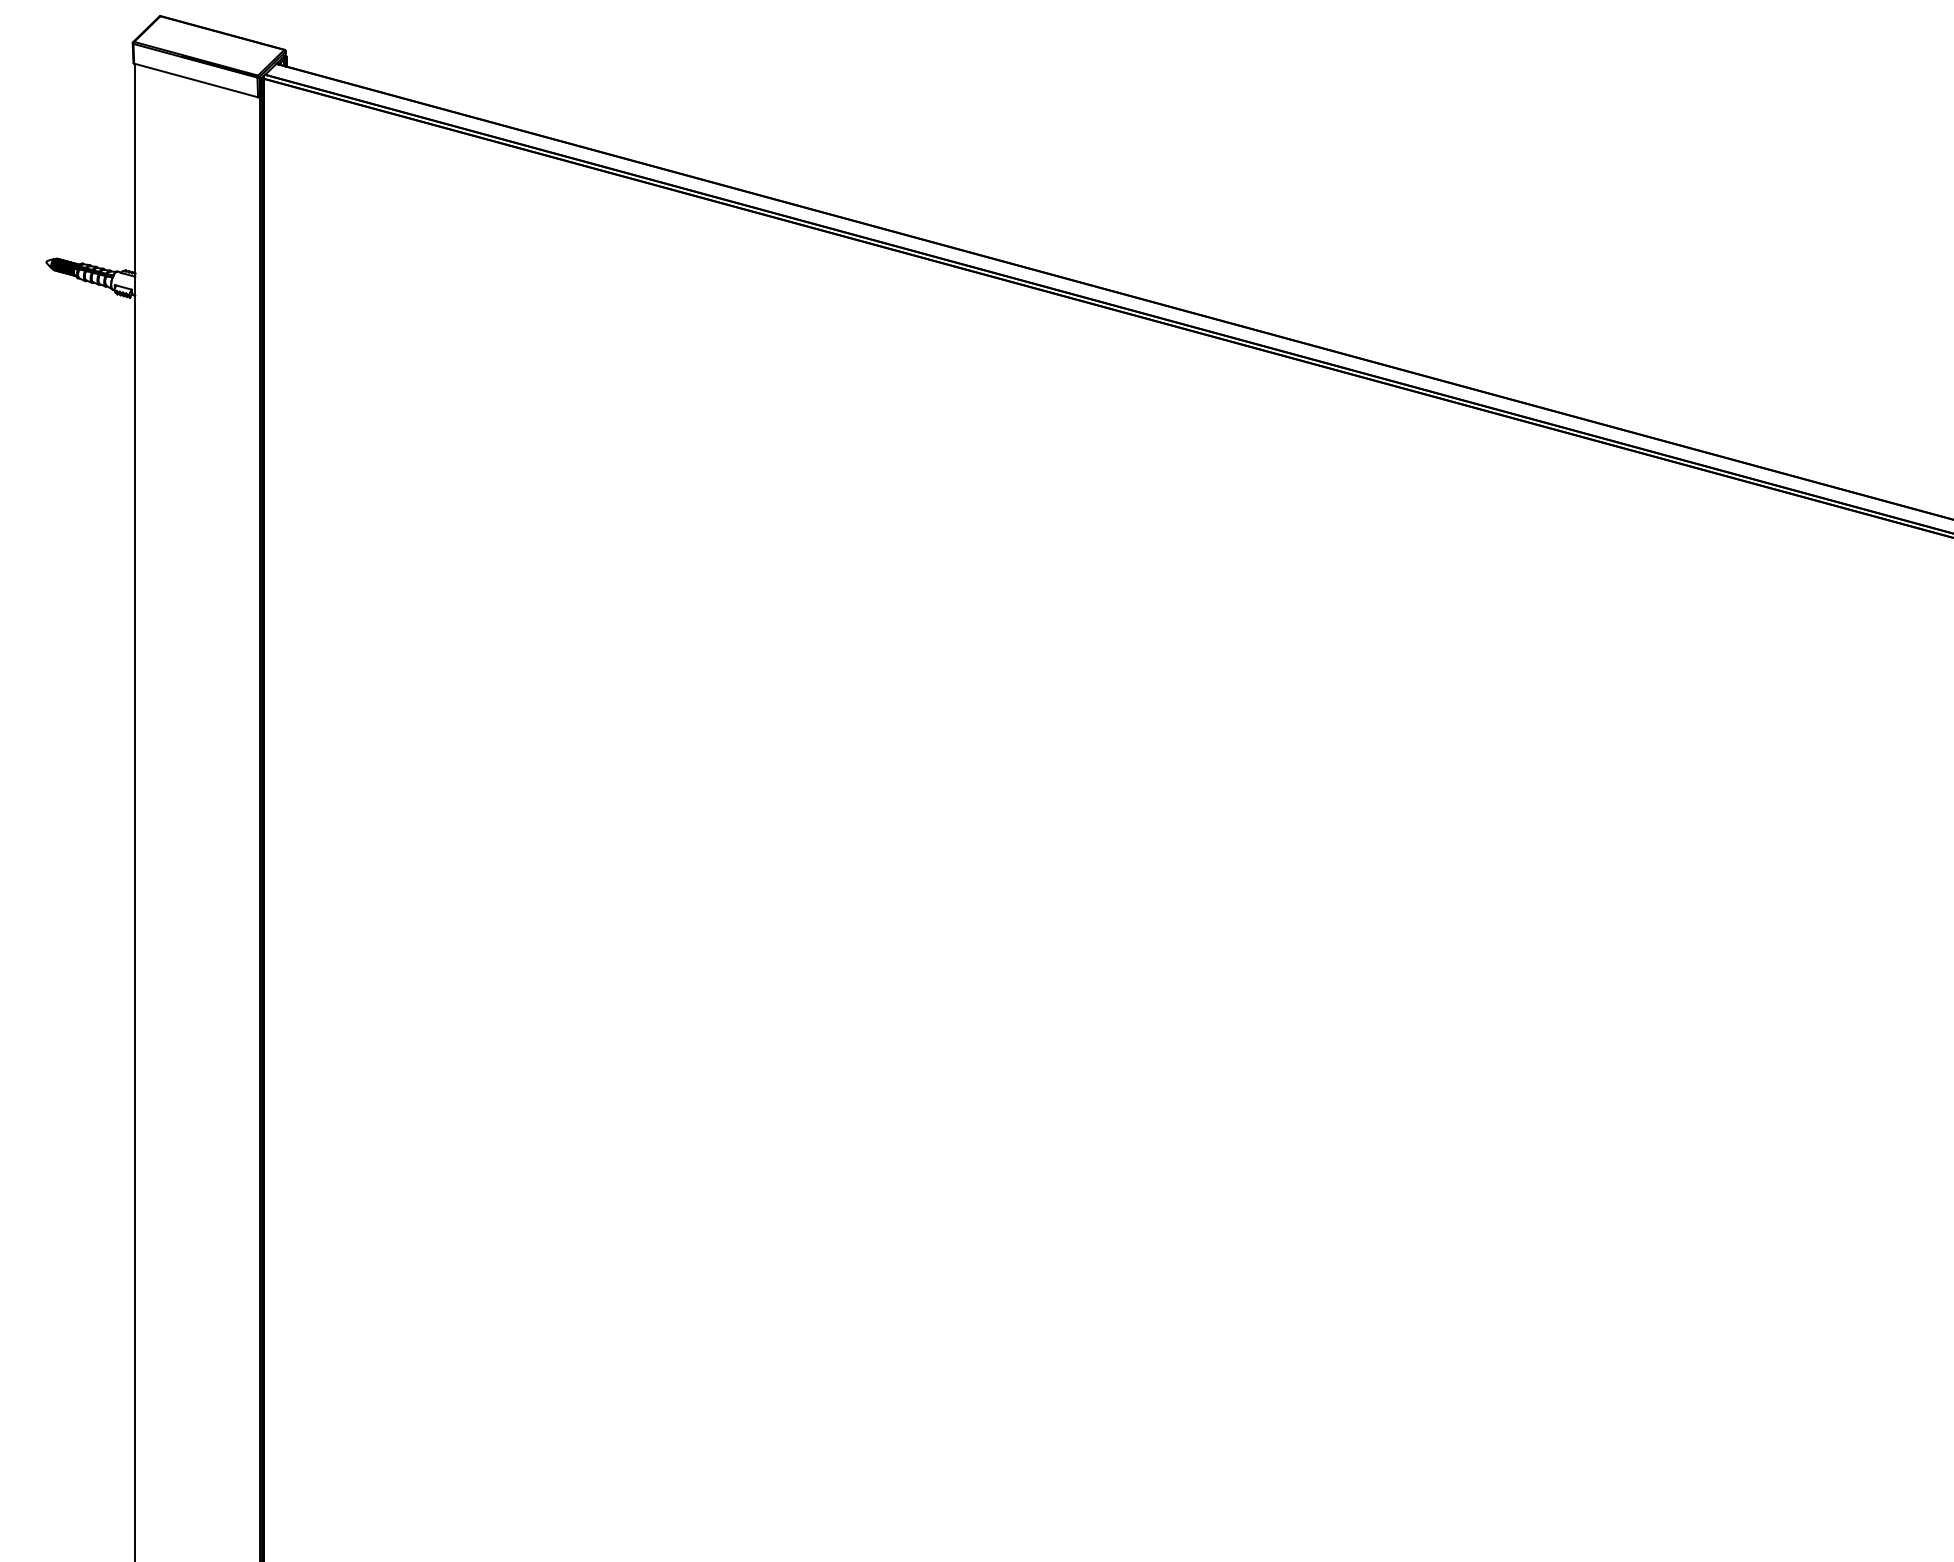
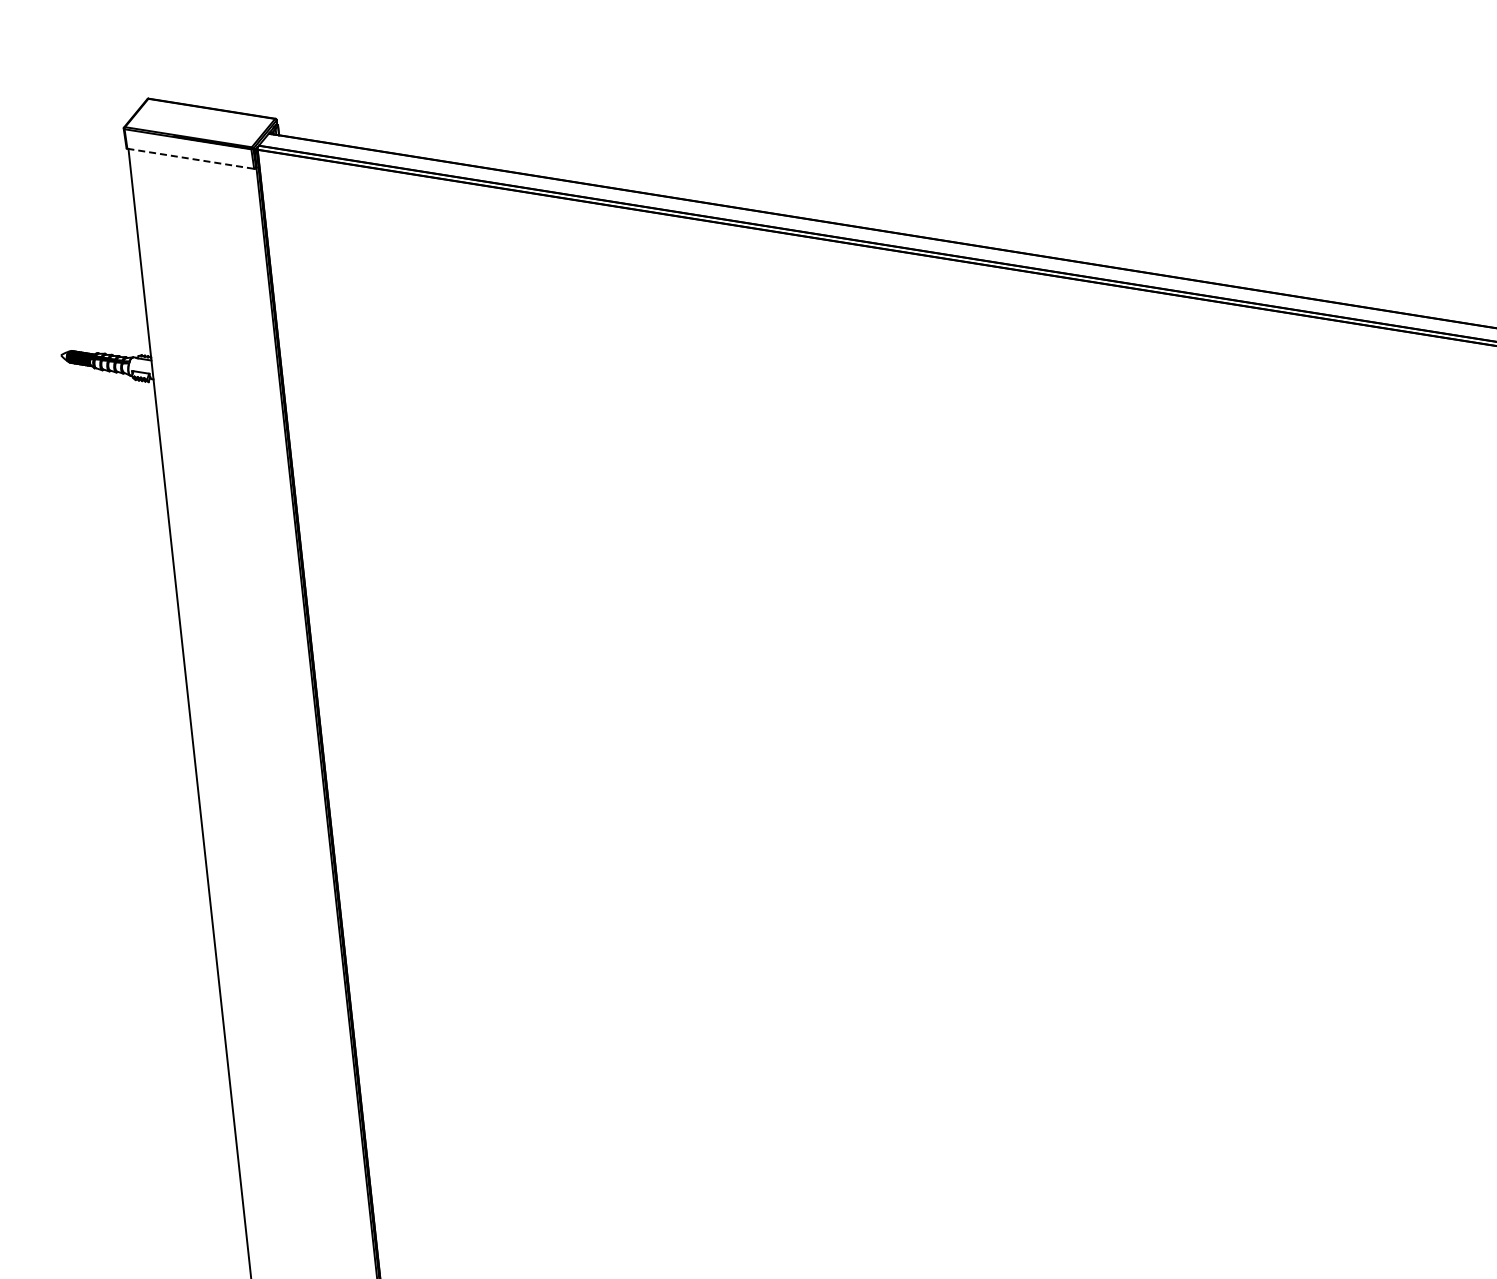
line: (196, 80) -> (191, 158), solid -> dashed

